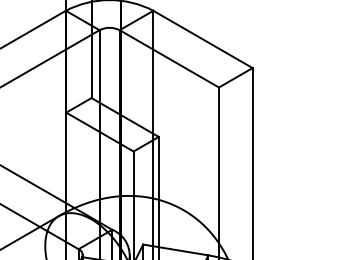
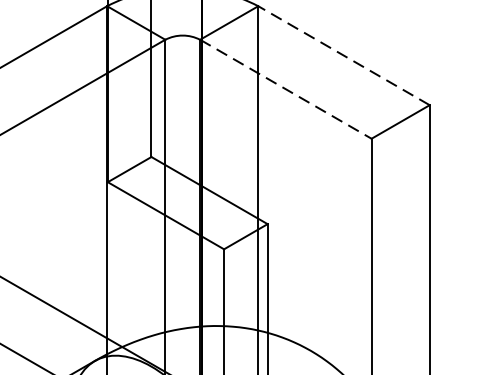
line: (202, 39) -> (343, 55), solid -> dashed
line: (169, 59) -> (286, 90), solid -> dashed

